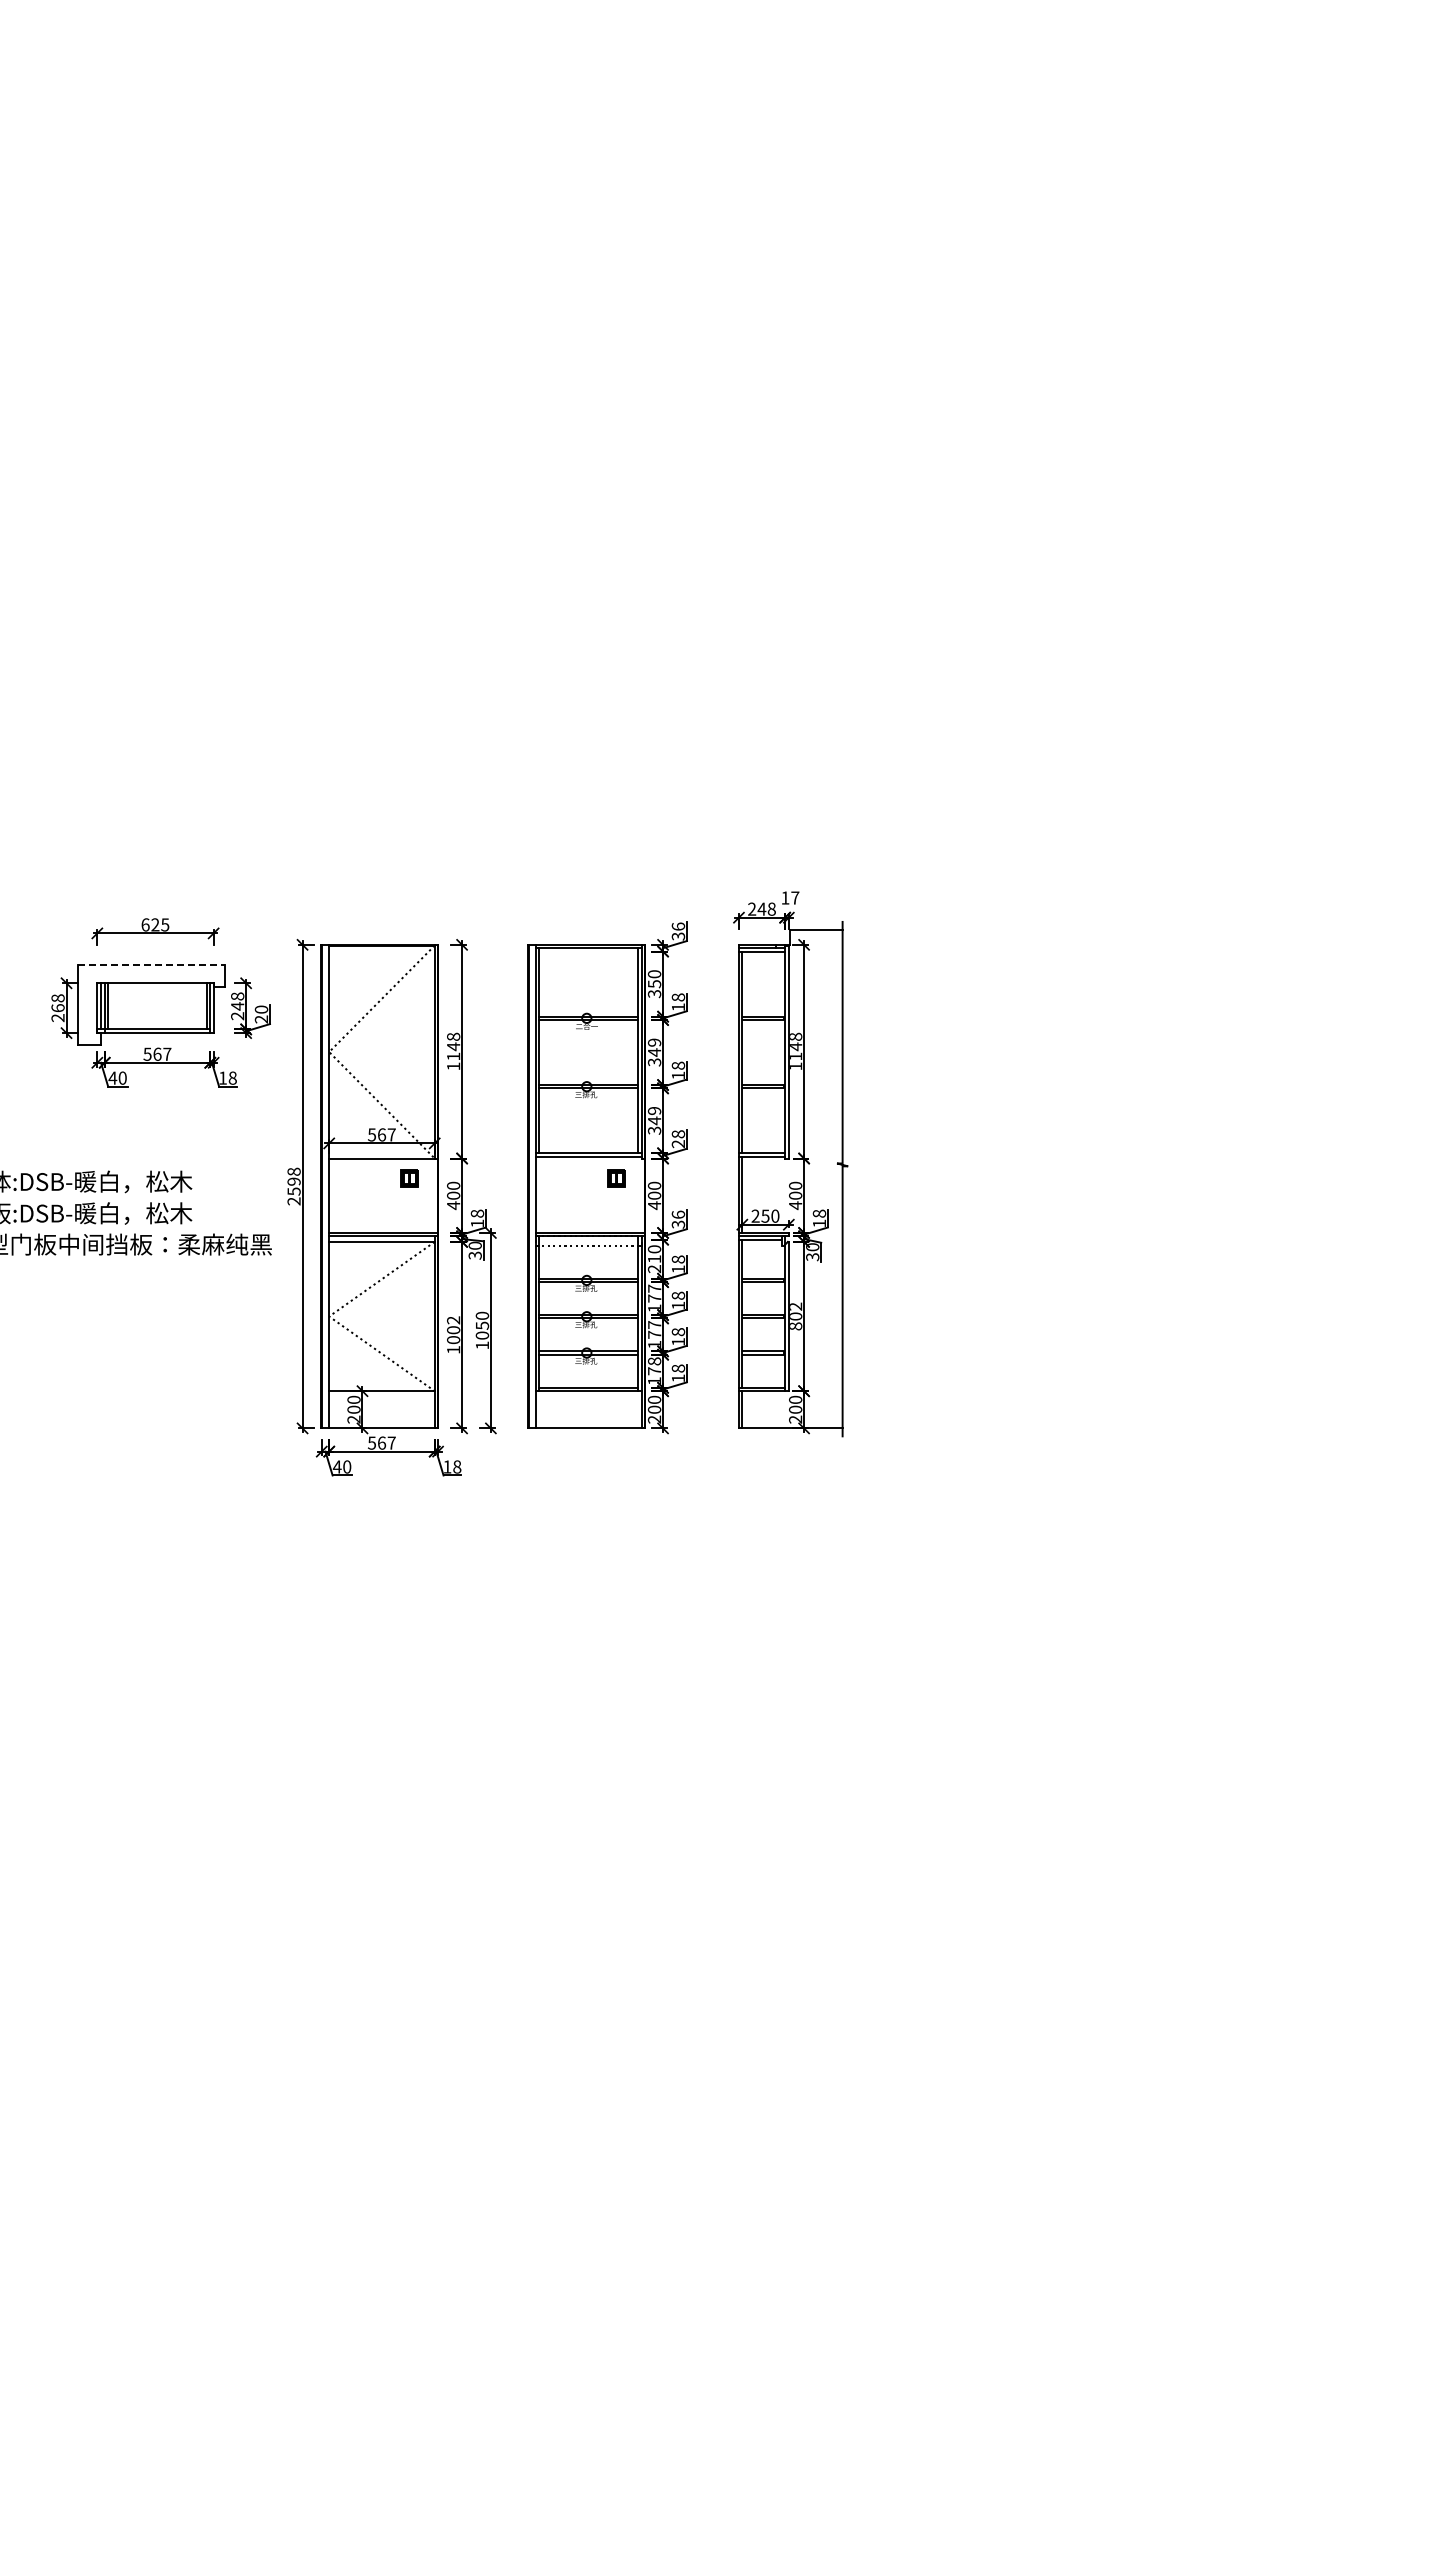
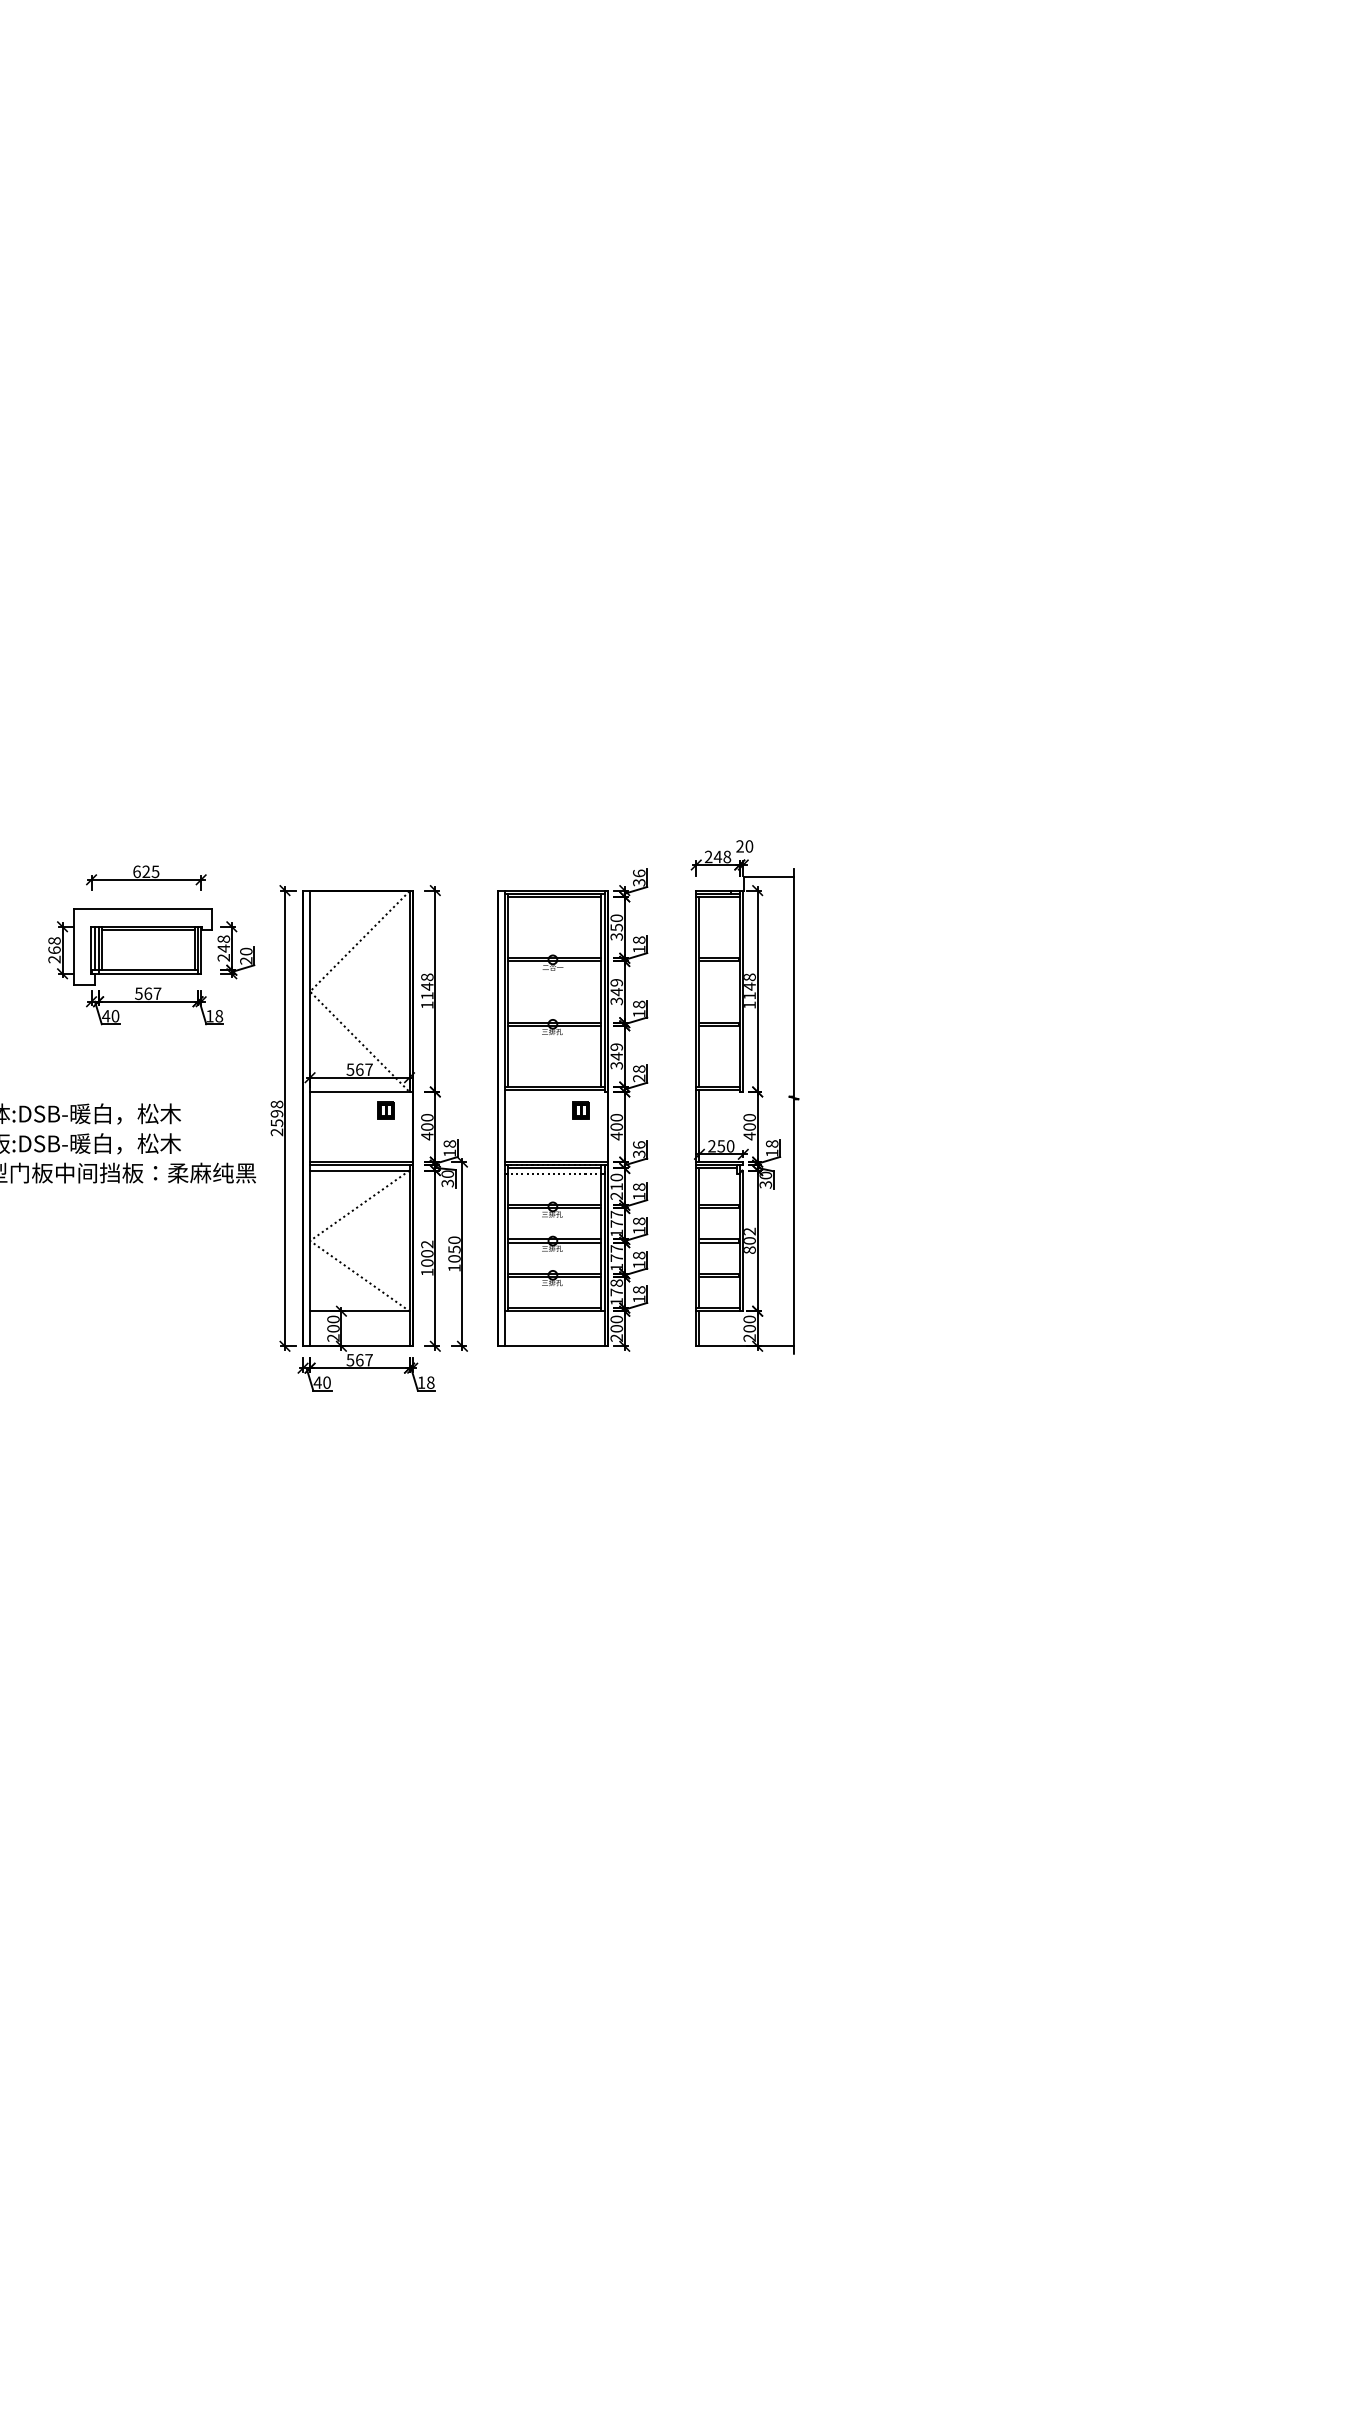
text: (790, 897) -> (744, 845), 17 -> 20
line: (588, 951) -> (554, 896), added
line: (151, 964) -> (142, 909), dashed -> solid
line: (157, 986) -> (148, 929), added
line: (588, 1239) -> (554, 1168), added

